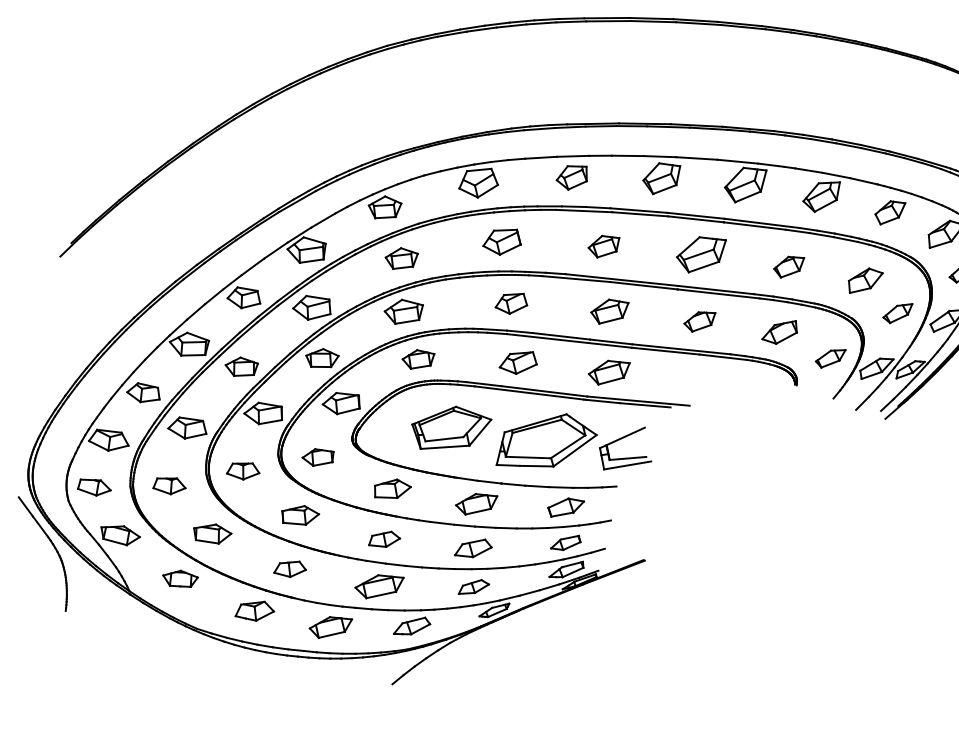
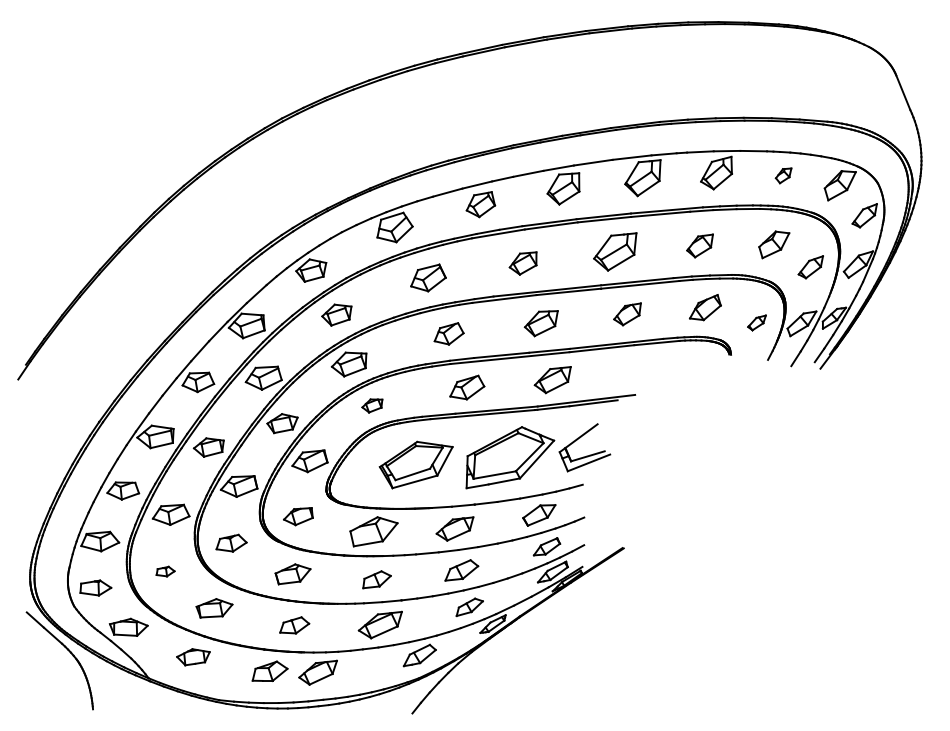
part: (889, 212) -> (783, 175), size x0.6
part: (829, 357) -> (756, 322), size x0.7
part: (418, 359) -> (372, 405), size x0.7
part: (169, 485) -> (165, 571), size x0.6
part: (391, 489) -> (373, 531), size x1.4
part: (329, 627) -> (317, 672), moved

